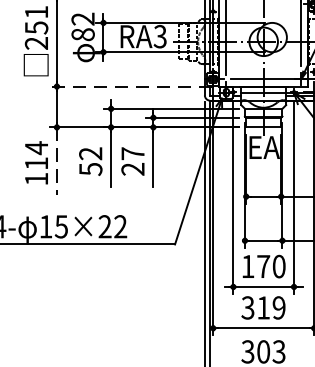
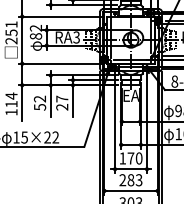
line: (131, 86) -> (61, 63), dashed -> solid
line: (57, 162) -> (22, 103), dashed -> solid
text: (262, 308) -> (130, 180), 319 -> 283

